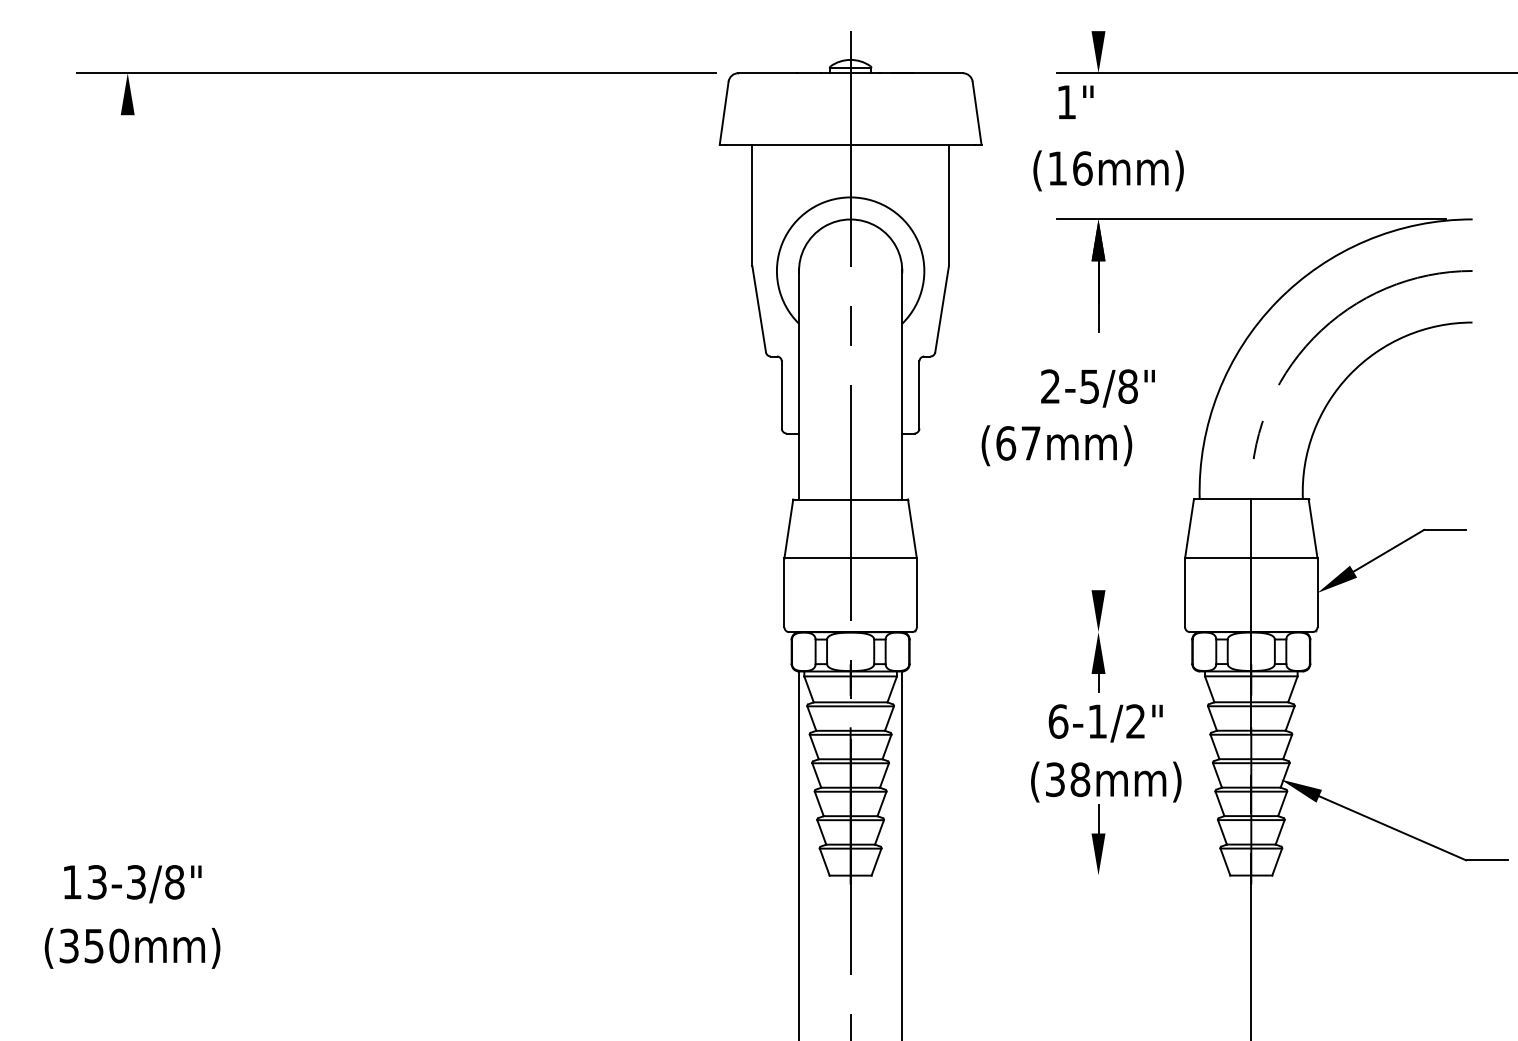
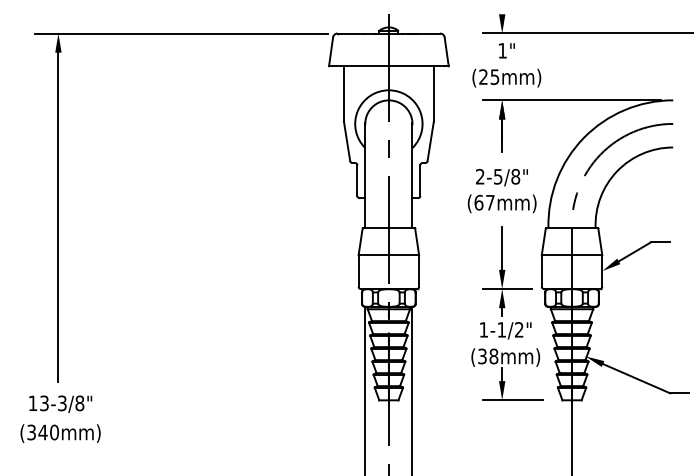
text: (1075, 101) -> (506, 50), moved
text: (1070, 167) -> (489, 76), (16mm) -> (25mm)
text: (1055, 445) -> (501, 203), moved
line: (127, 473) -> (58, 216), added
line: (1099, 543) -> (502, 248), added
line: (1110, 633) -> (507, 289), added
text: (1057, 720) -> (483, 329), 6-1/2" -> 1-1/2"
line: (1121, 875) -> (512, 400), added
text: (92, 945) -> (42, 432), (350mm) -> (340mm)

